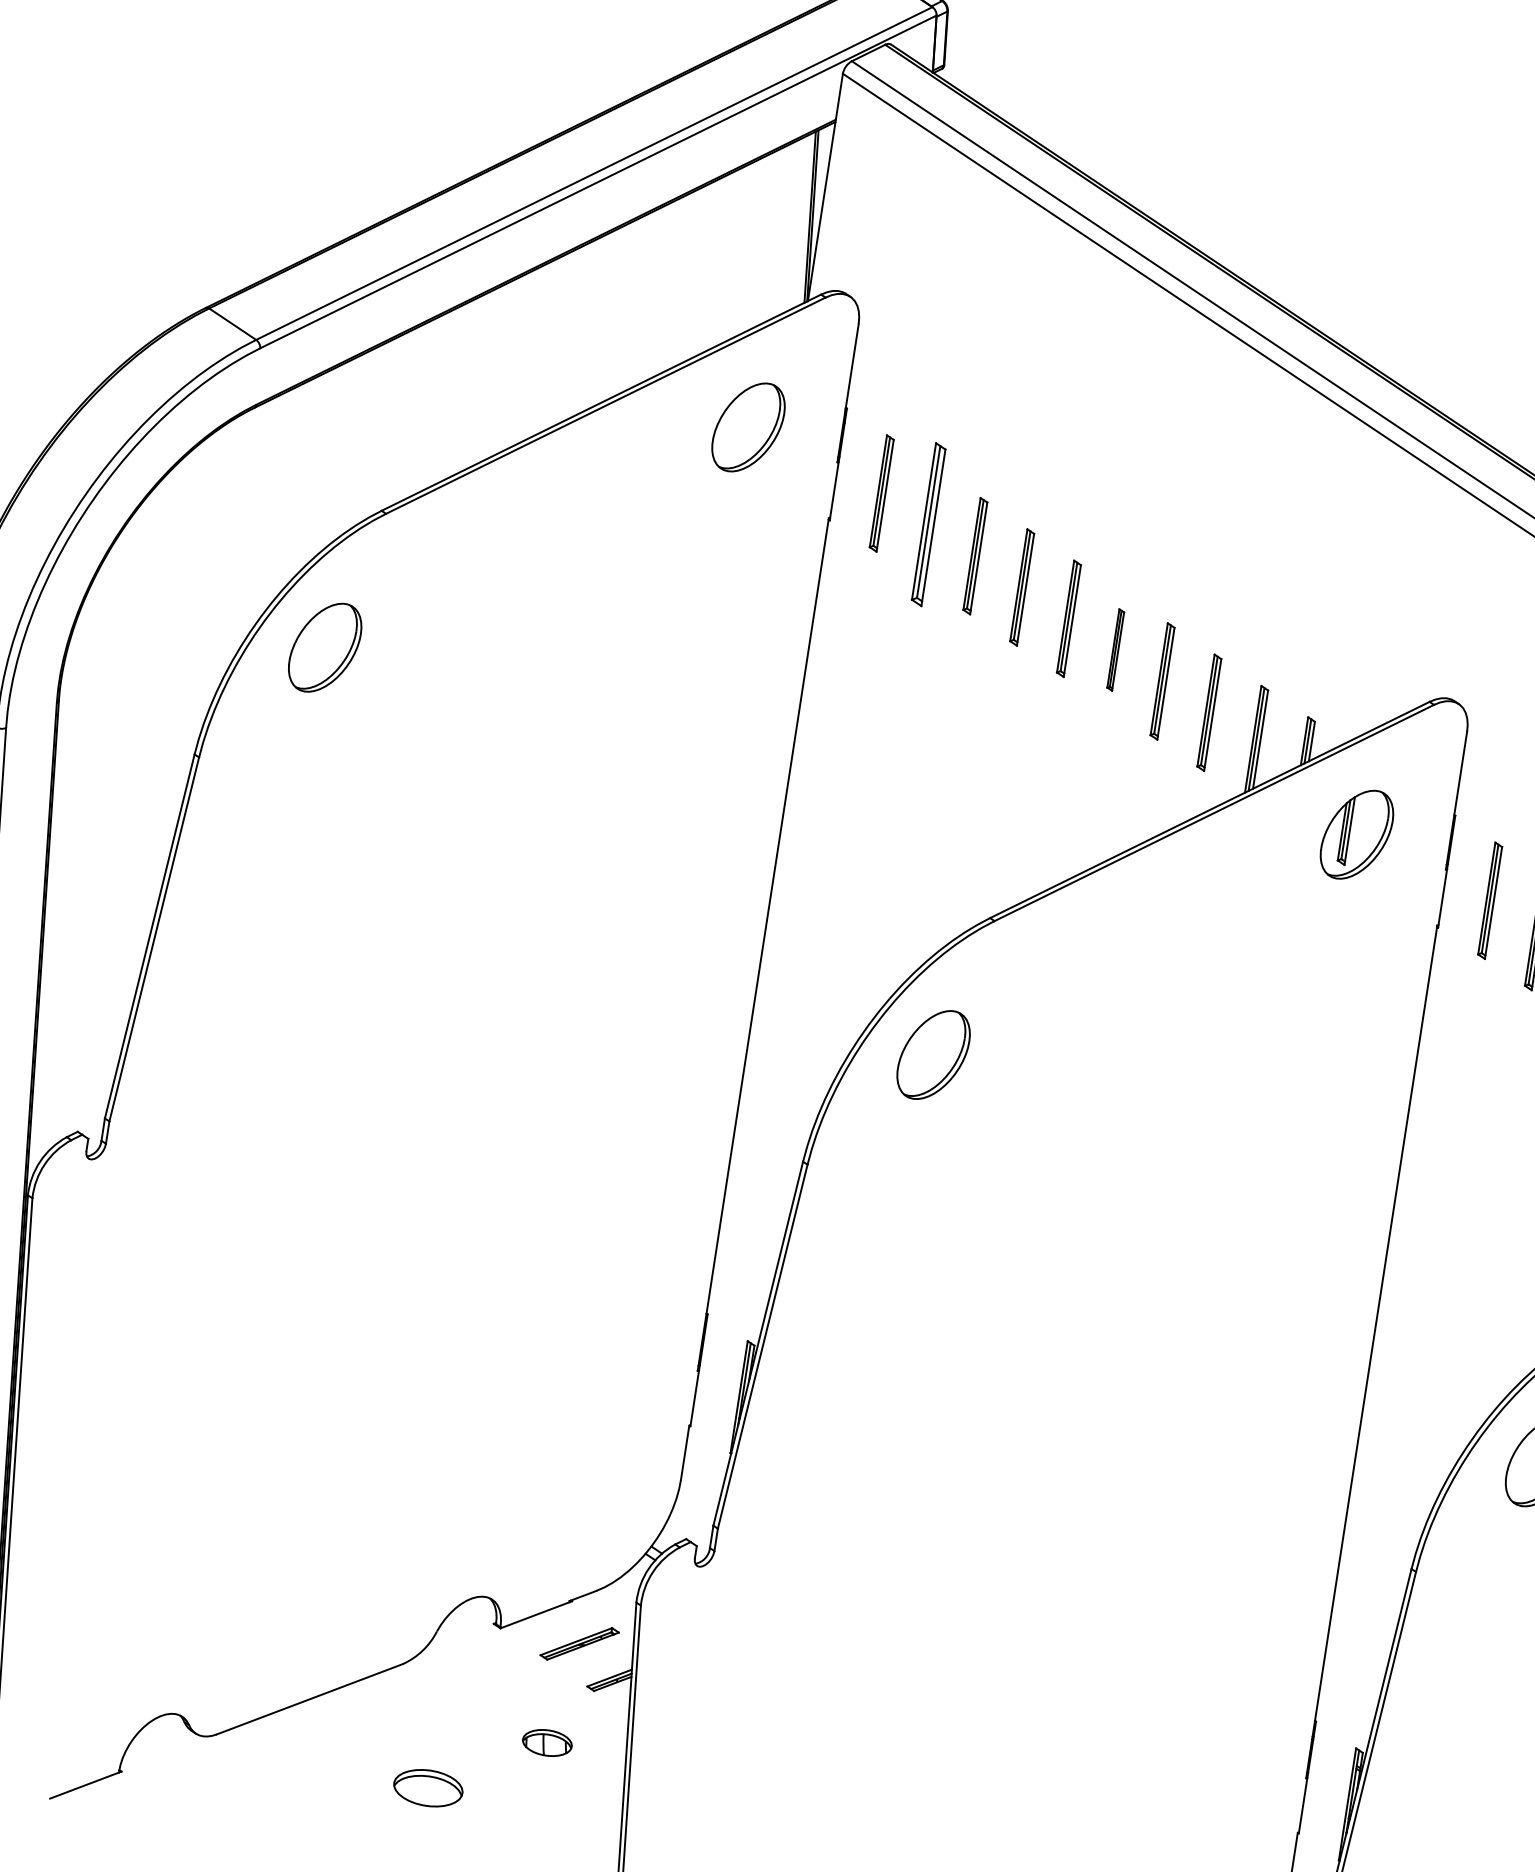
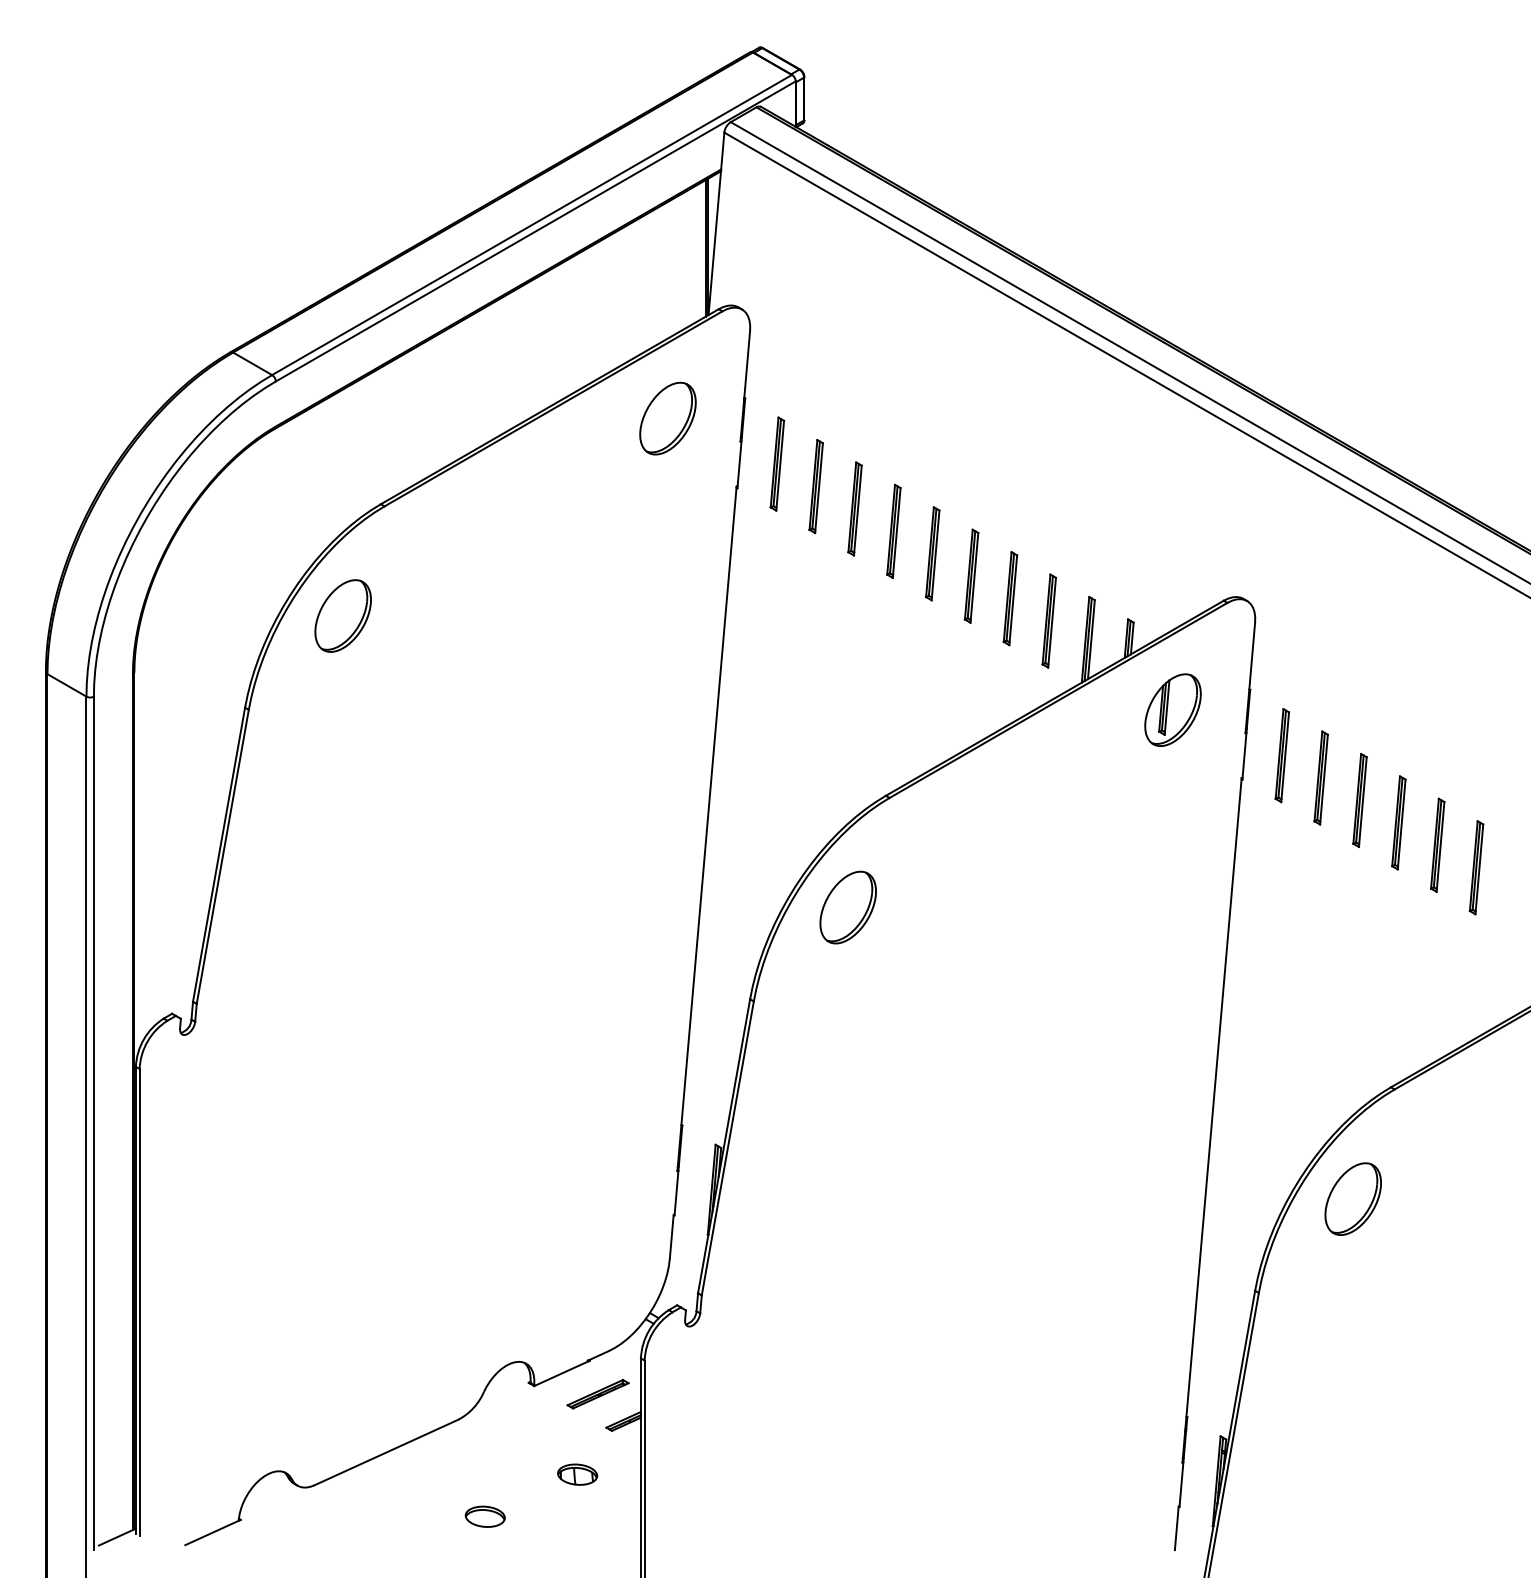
part: (927, 524) -> (815, 486), size x0.71
part: (1115, 649) -> (971, 575), size x1.43
part: (427, 1787) -> (484, 1516), size x0.71

